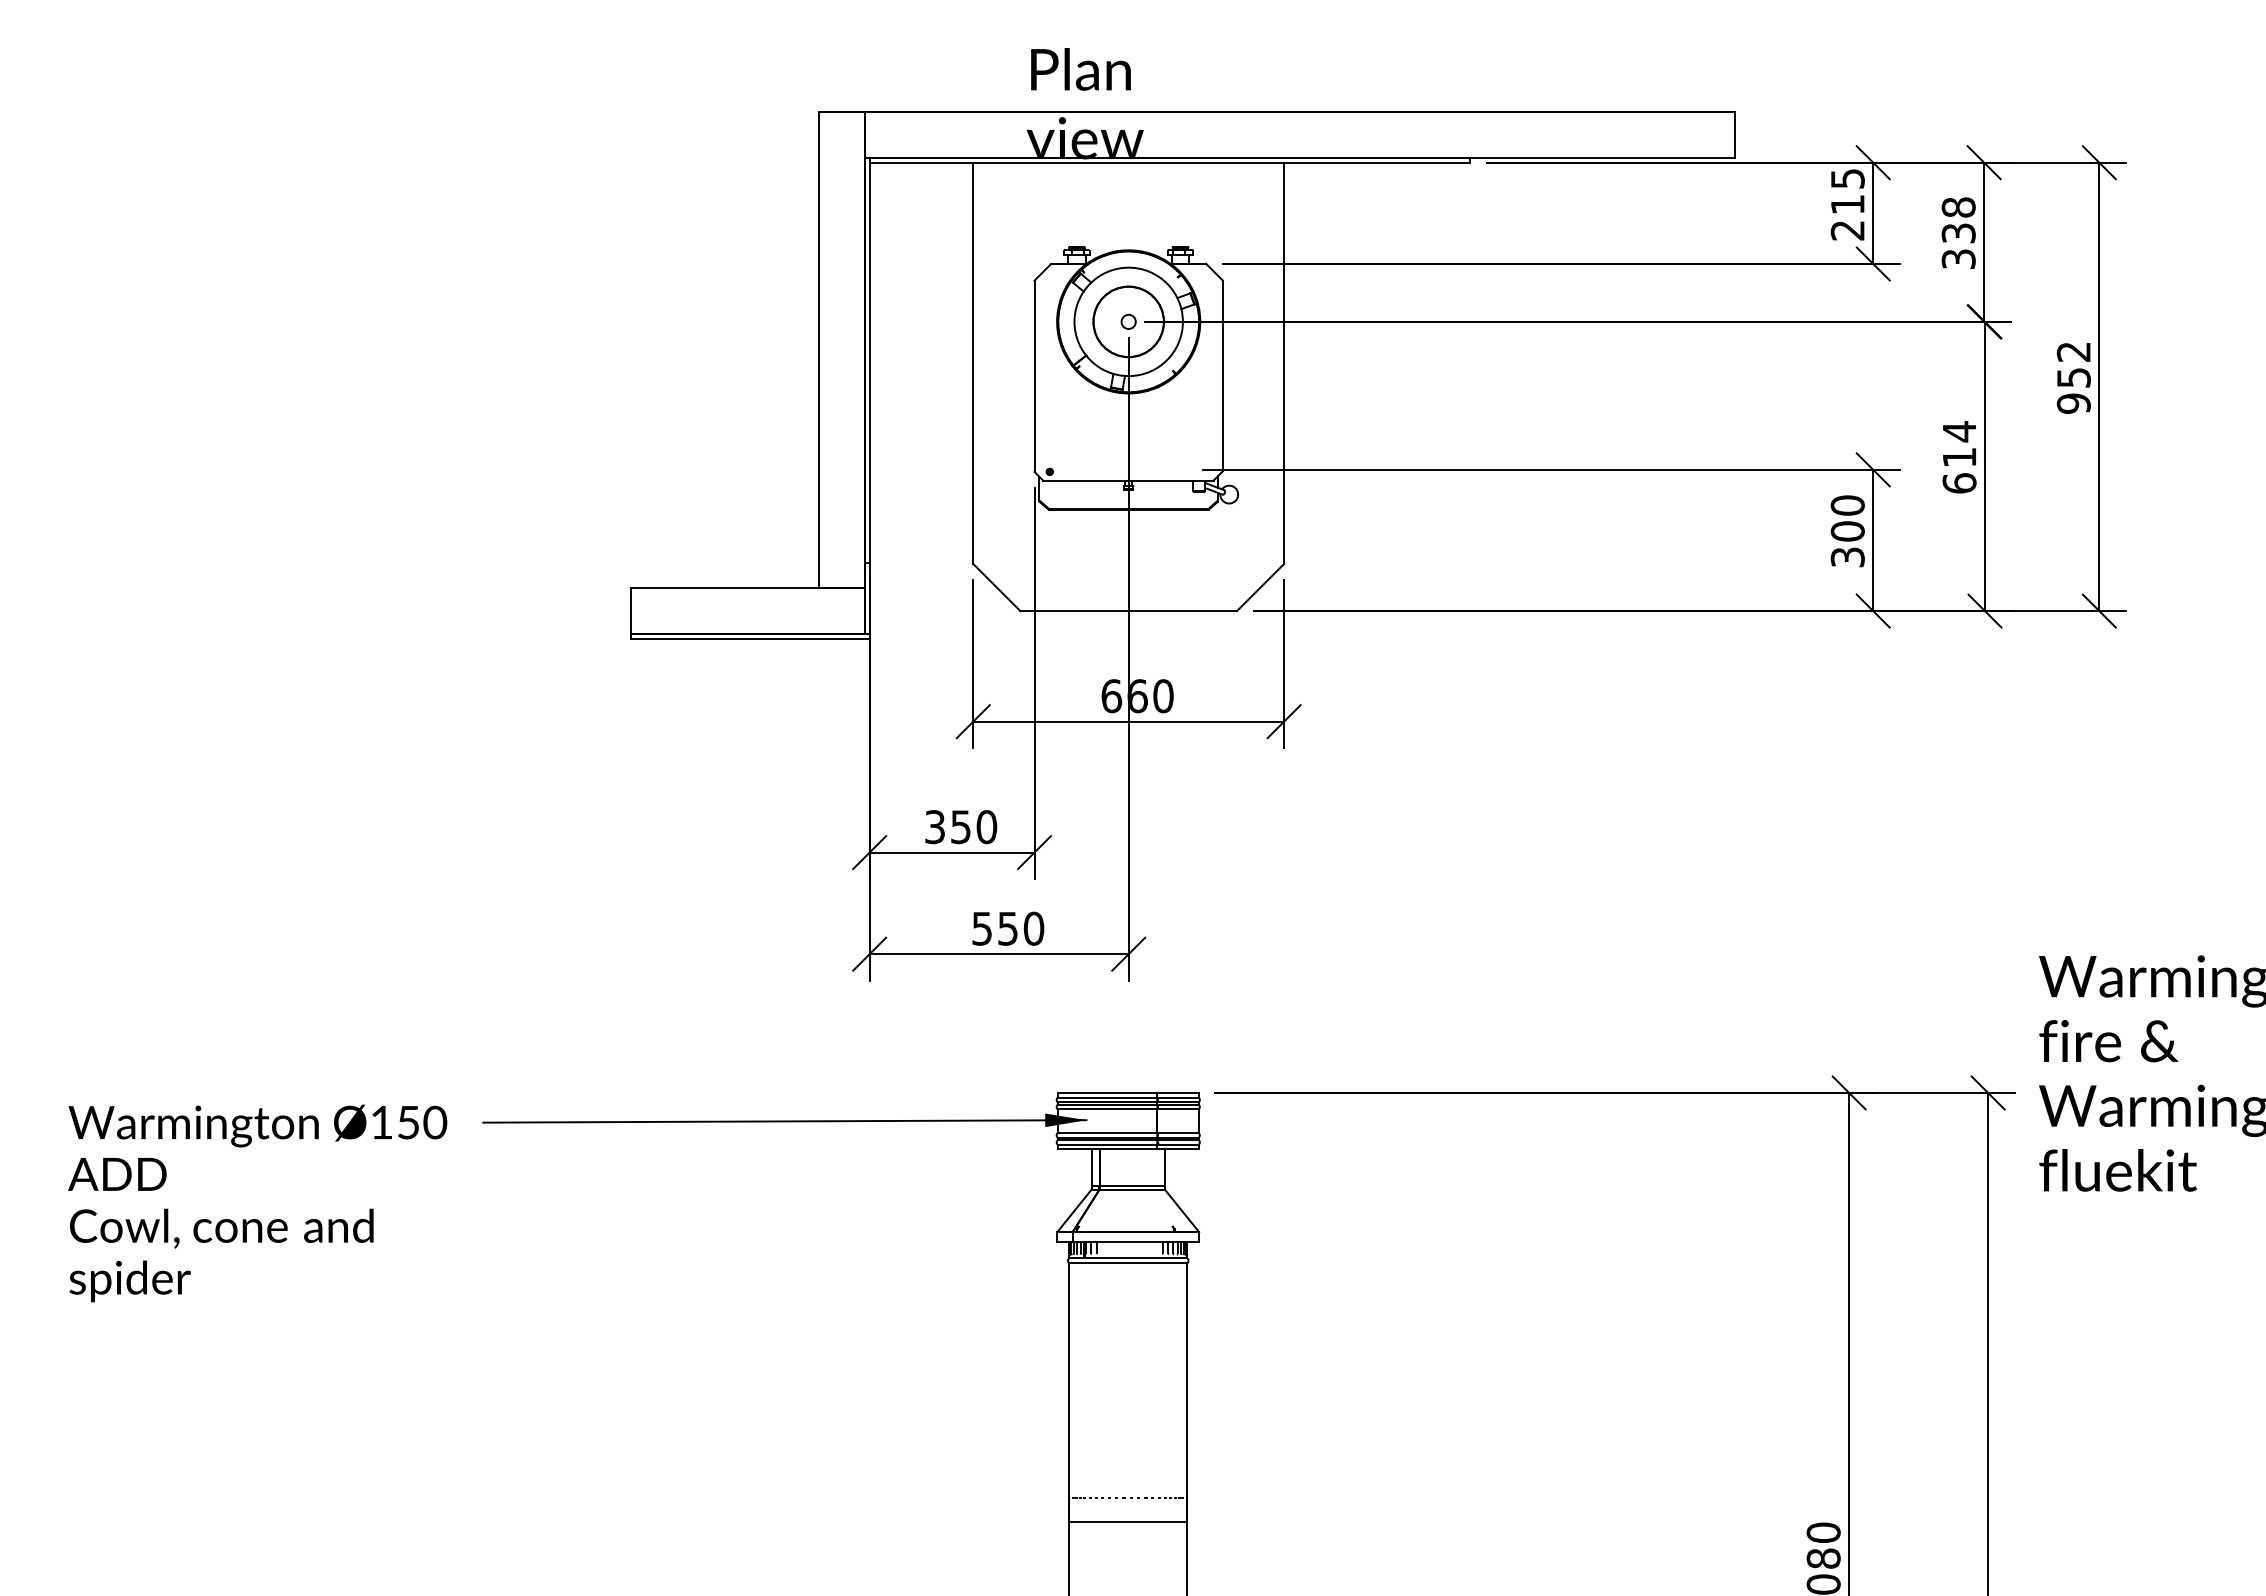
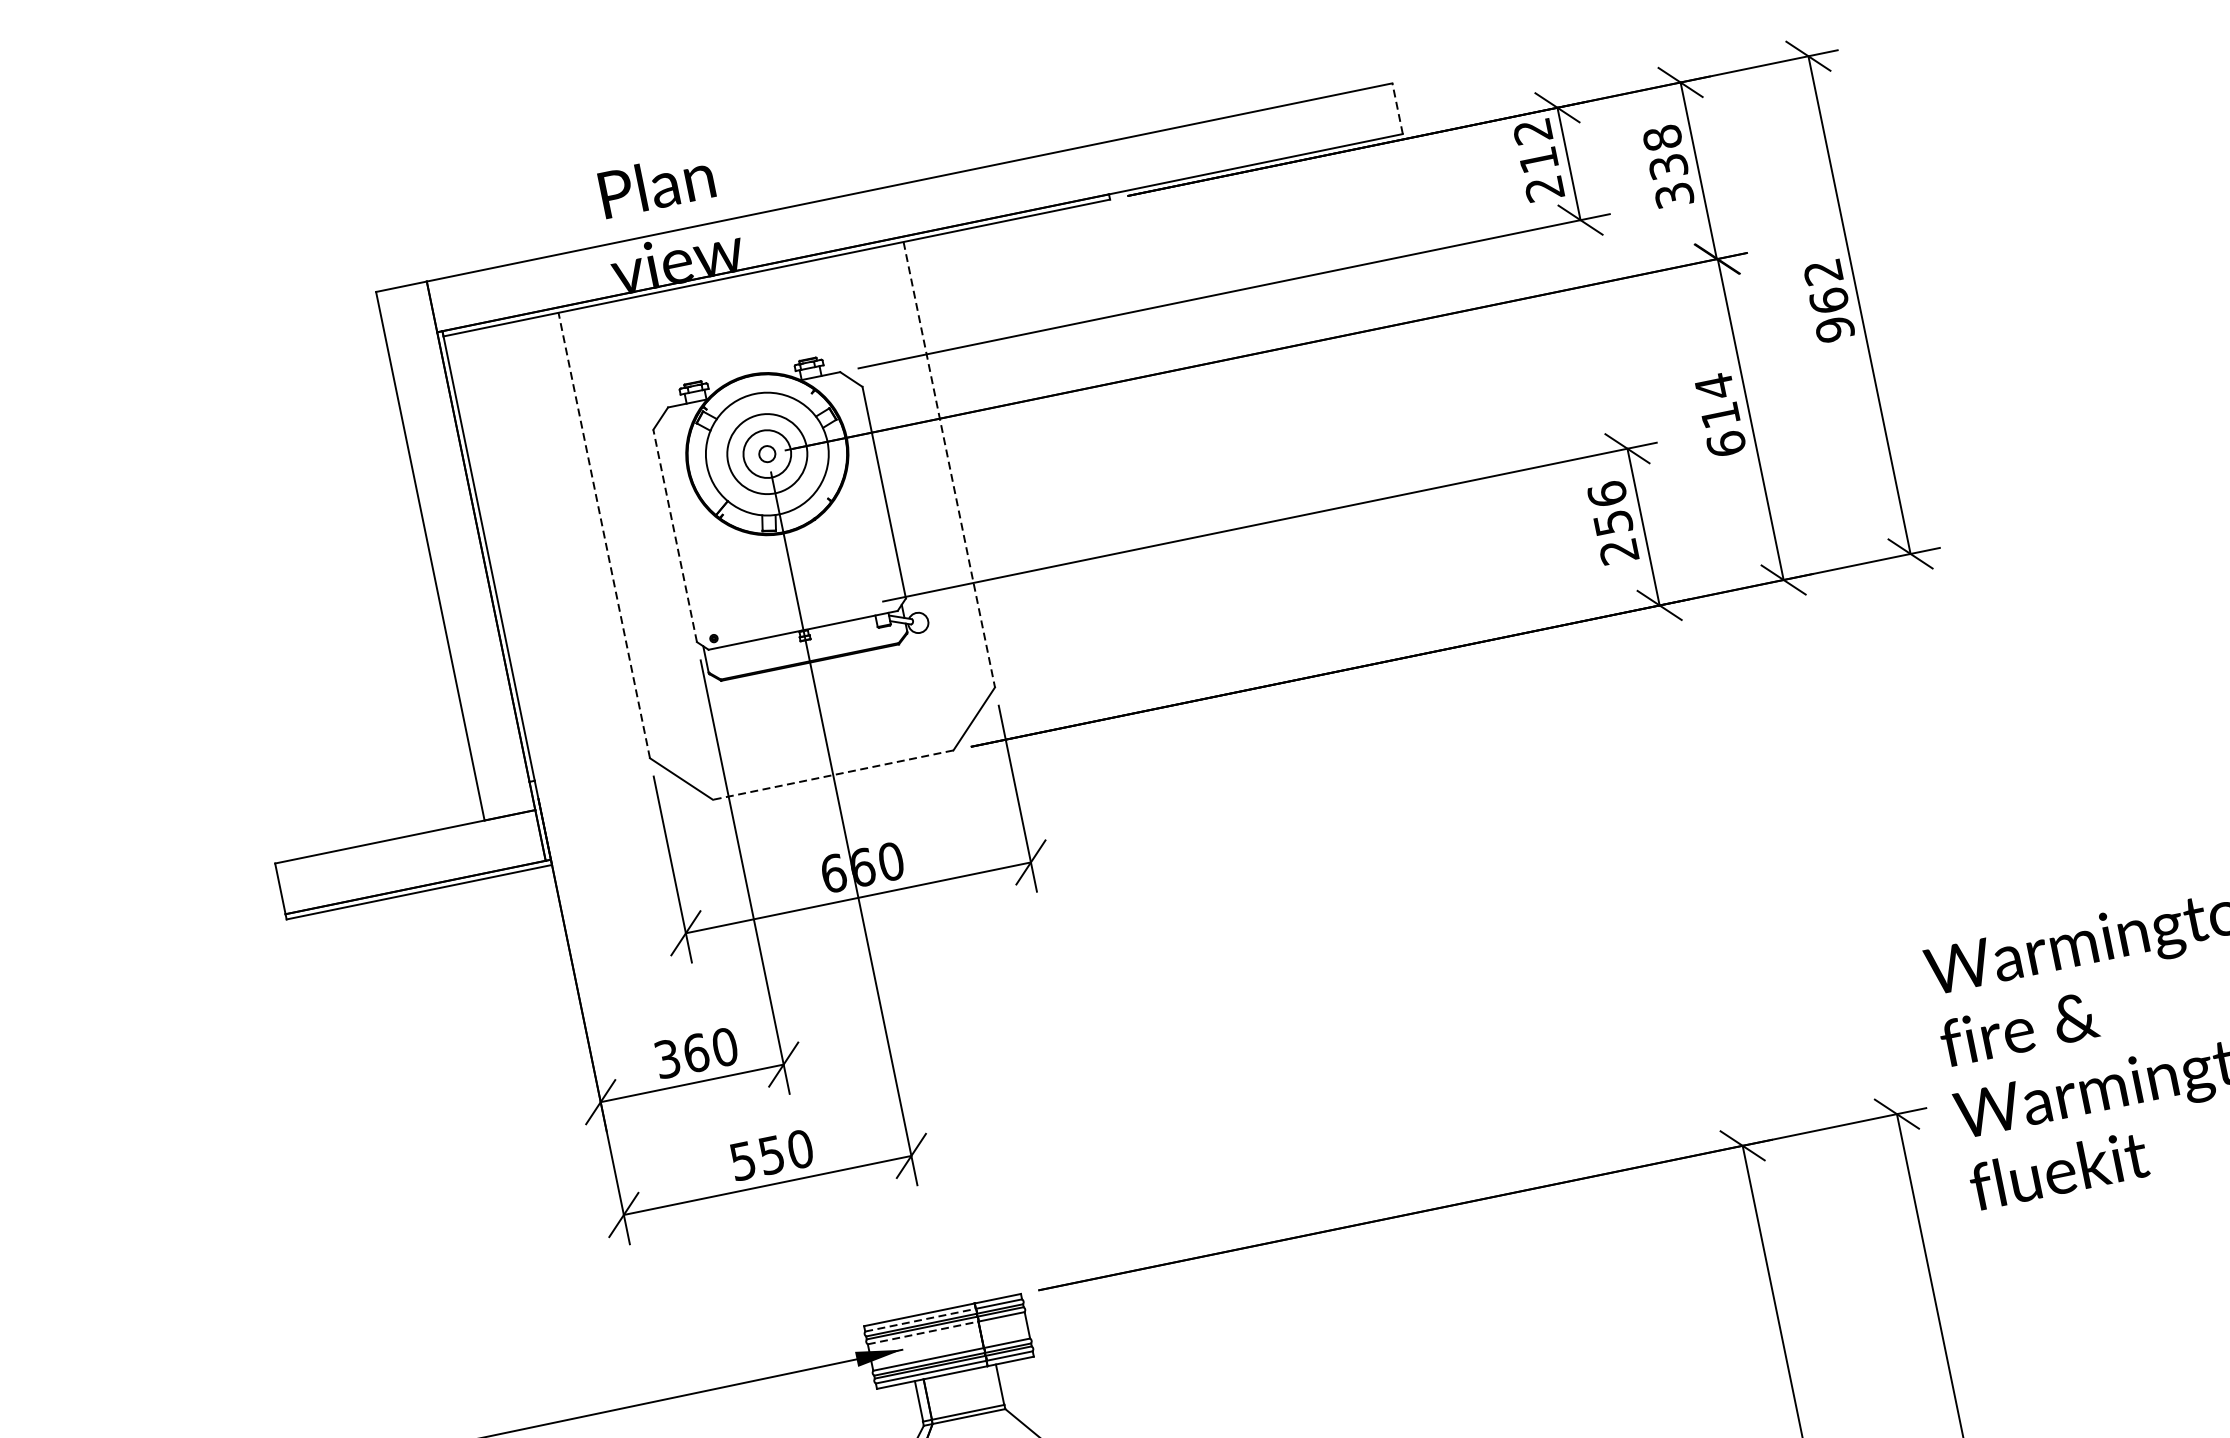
line: (1734, 135) -> (1397, 109), solid -> dashed
text: (1847, 178) -> (1532, 131), 215 -> 212
circle: (1128, 321) -> (767, 453), size x0.6
line: (973, 363) -> (604, 535), solid -> dashed
line: (1284, 363) -> (949, 464), solid -> dashed
line: (1034, 376) -> (675, 536), solid -> dashed
text: (2073, 377) -> (1828, 300), 952 -> 962
text: (1847, 531) -> (1612, 523), 300 -> 256
line: (1128, 611) -> (833, 775), solid -> dashed
text: (961, 827) -> (696, 1053), 350 -> 360
line: (1107, 1097) -> (920, 1319), solid -> dashed
line: (1107, 1109) -> (923, 1333), solid -> dashed

